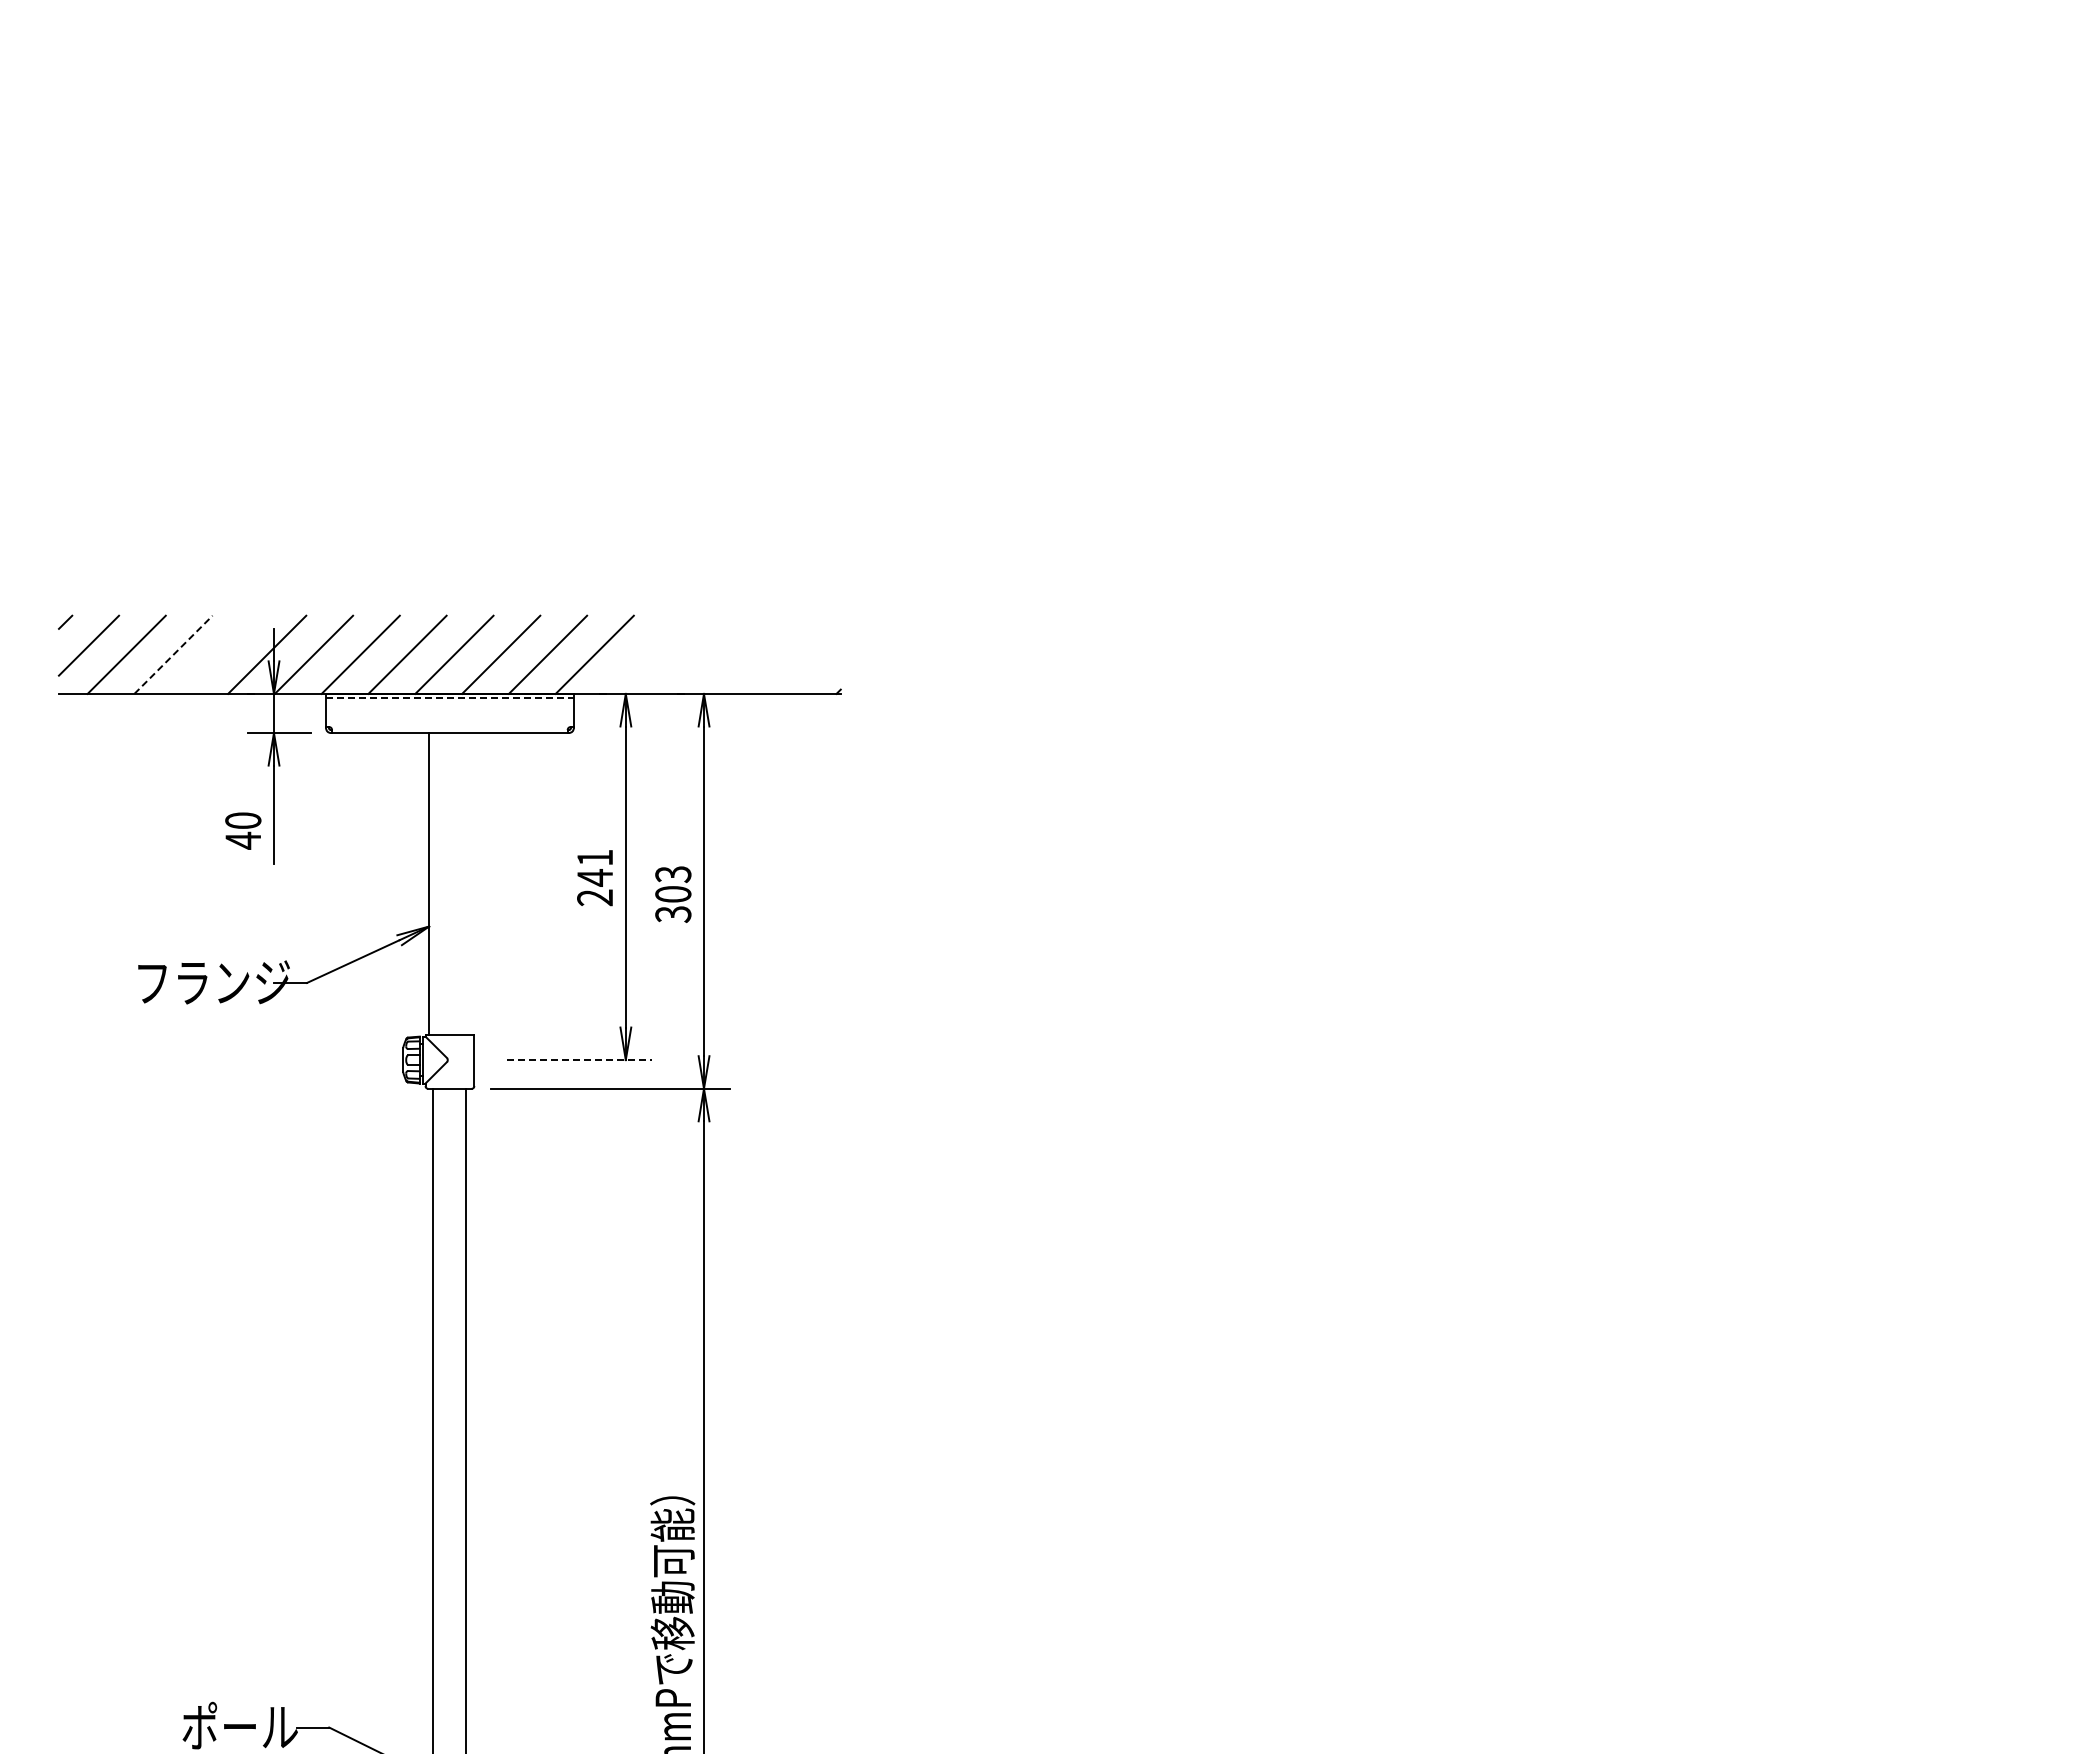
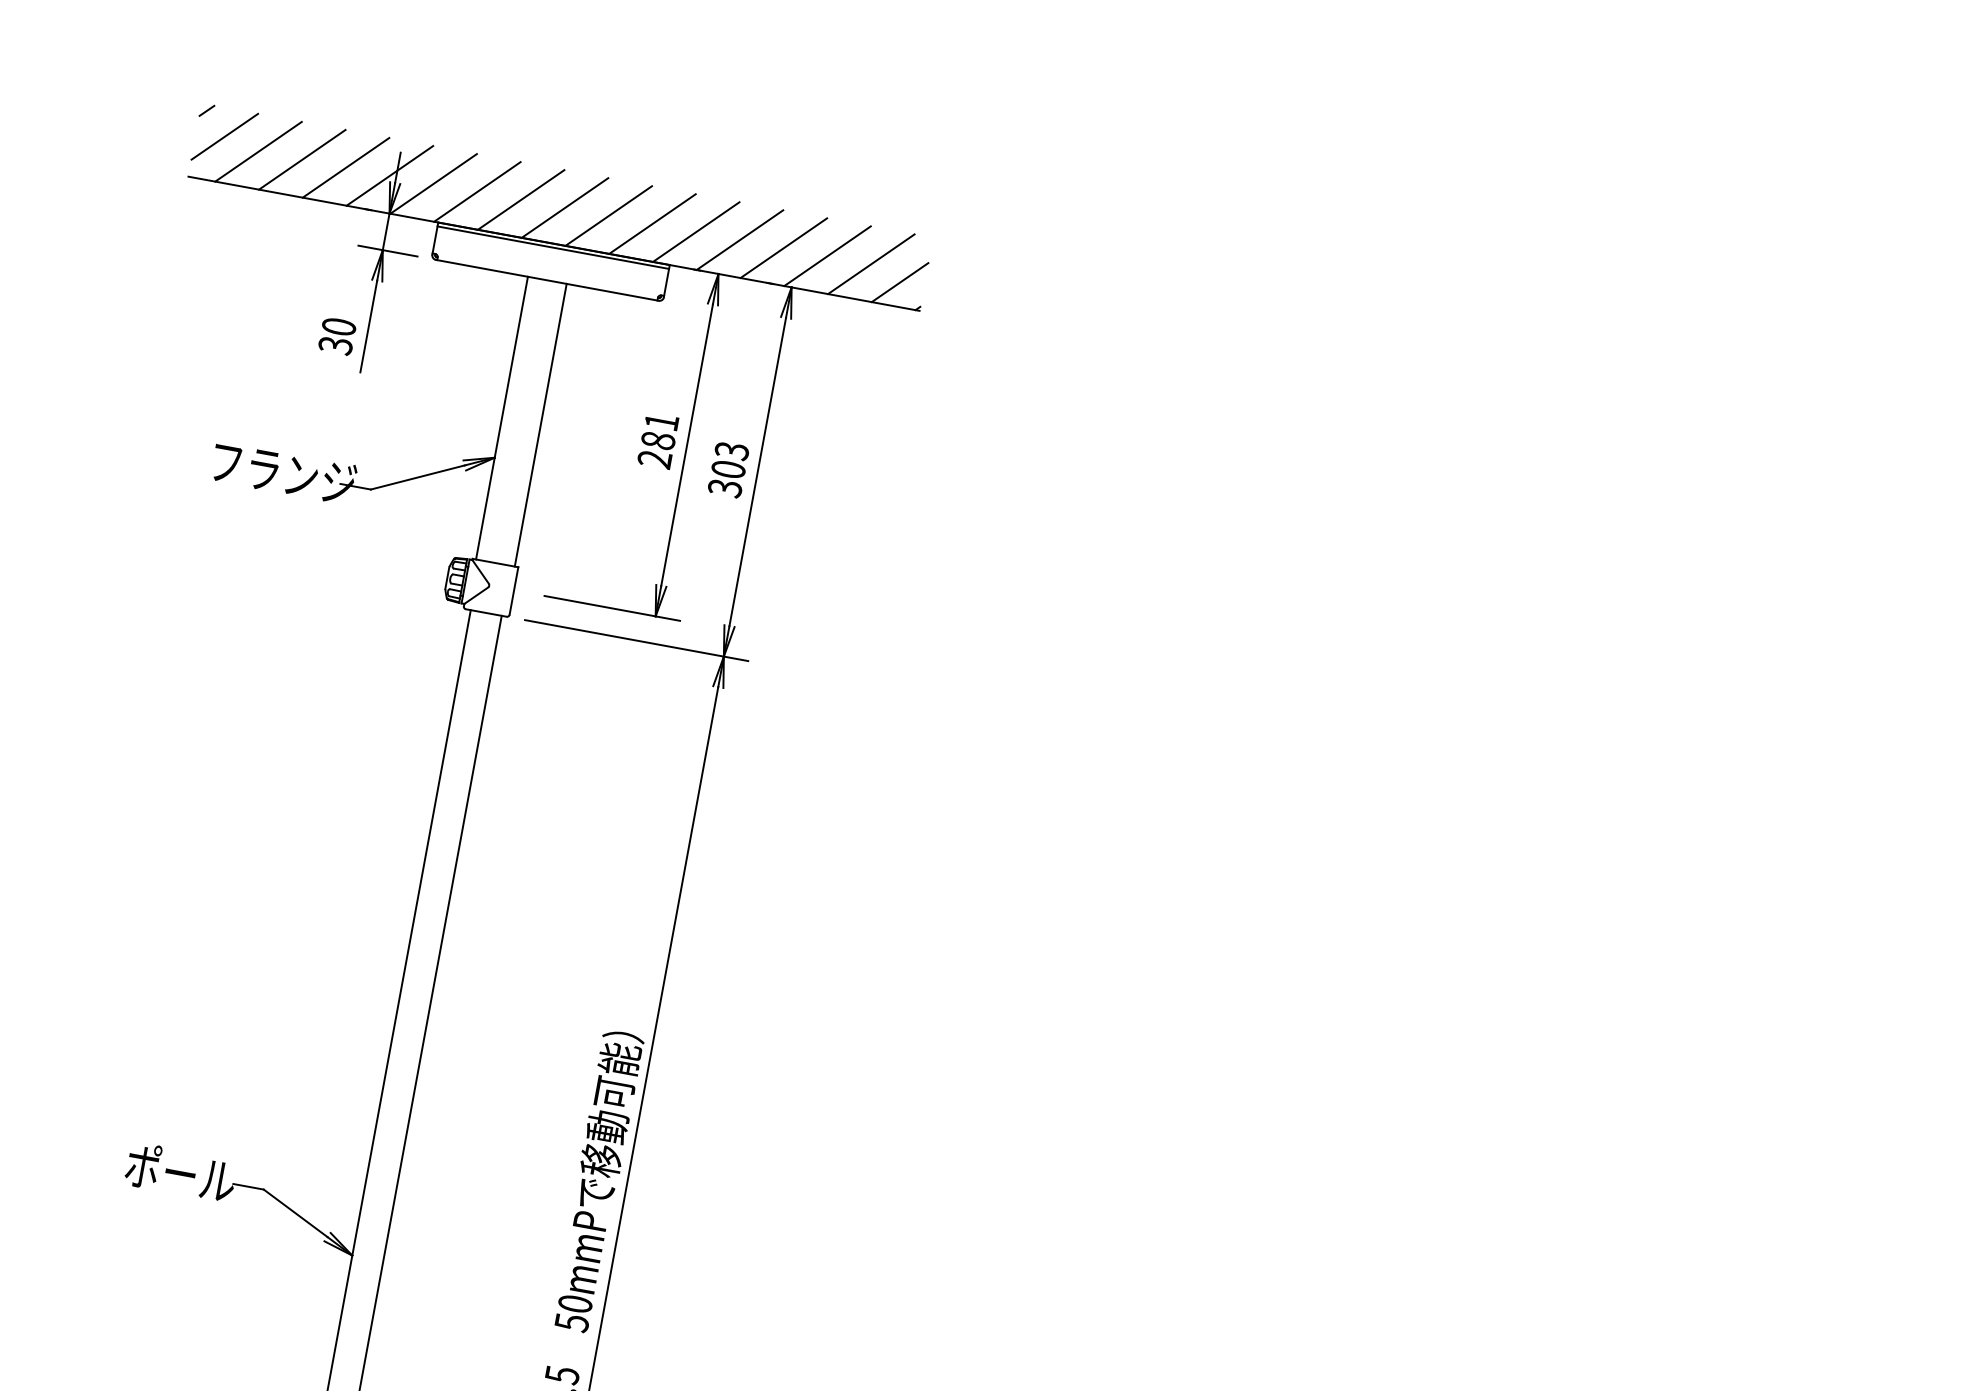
line: (173, 654) -> (302, 159), dashed -> solid
line: (220, 654) -> (346, 167), added
line: (641, 654) -> (739, 239), added
line: (688, 654) -> (783, 247), added
line: (735, 654) -> (827, 255), added
line: (781, 654) -> (870, 263), added
line: (814, 667) -> (899, 281), added
line: (449, 698) -> (552, 248), dashed -> solid
text: (243, 840) -> (335, 345), 40 -> 30
text: (595, 877) -> (658, 440), 241 -> 281
line: (470, 884) -> (540, 425), added
line: (579, 1060) -> (612, 608), dashed -> solid

